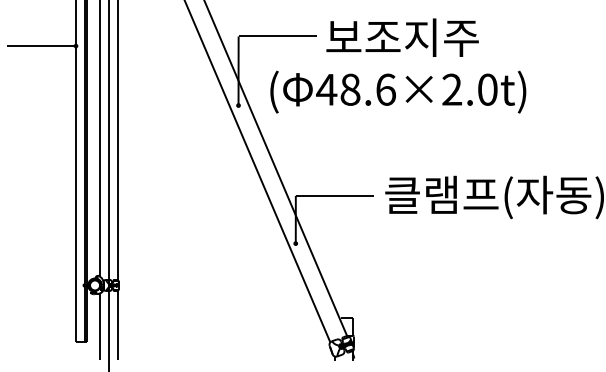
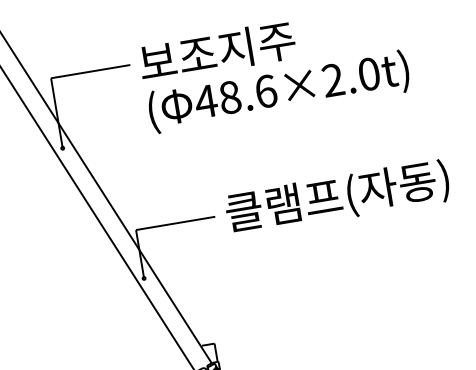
text: (398, 91) -> (279, 91), moved

